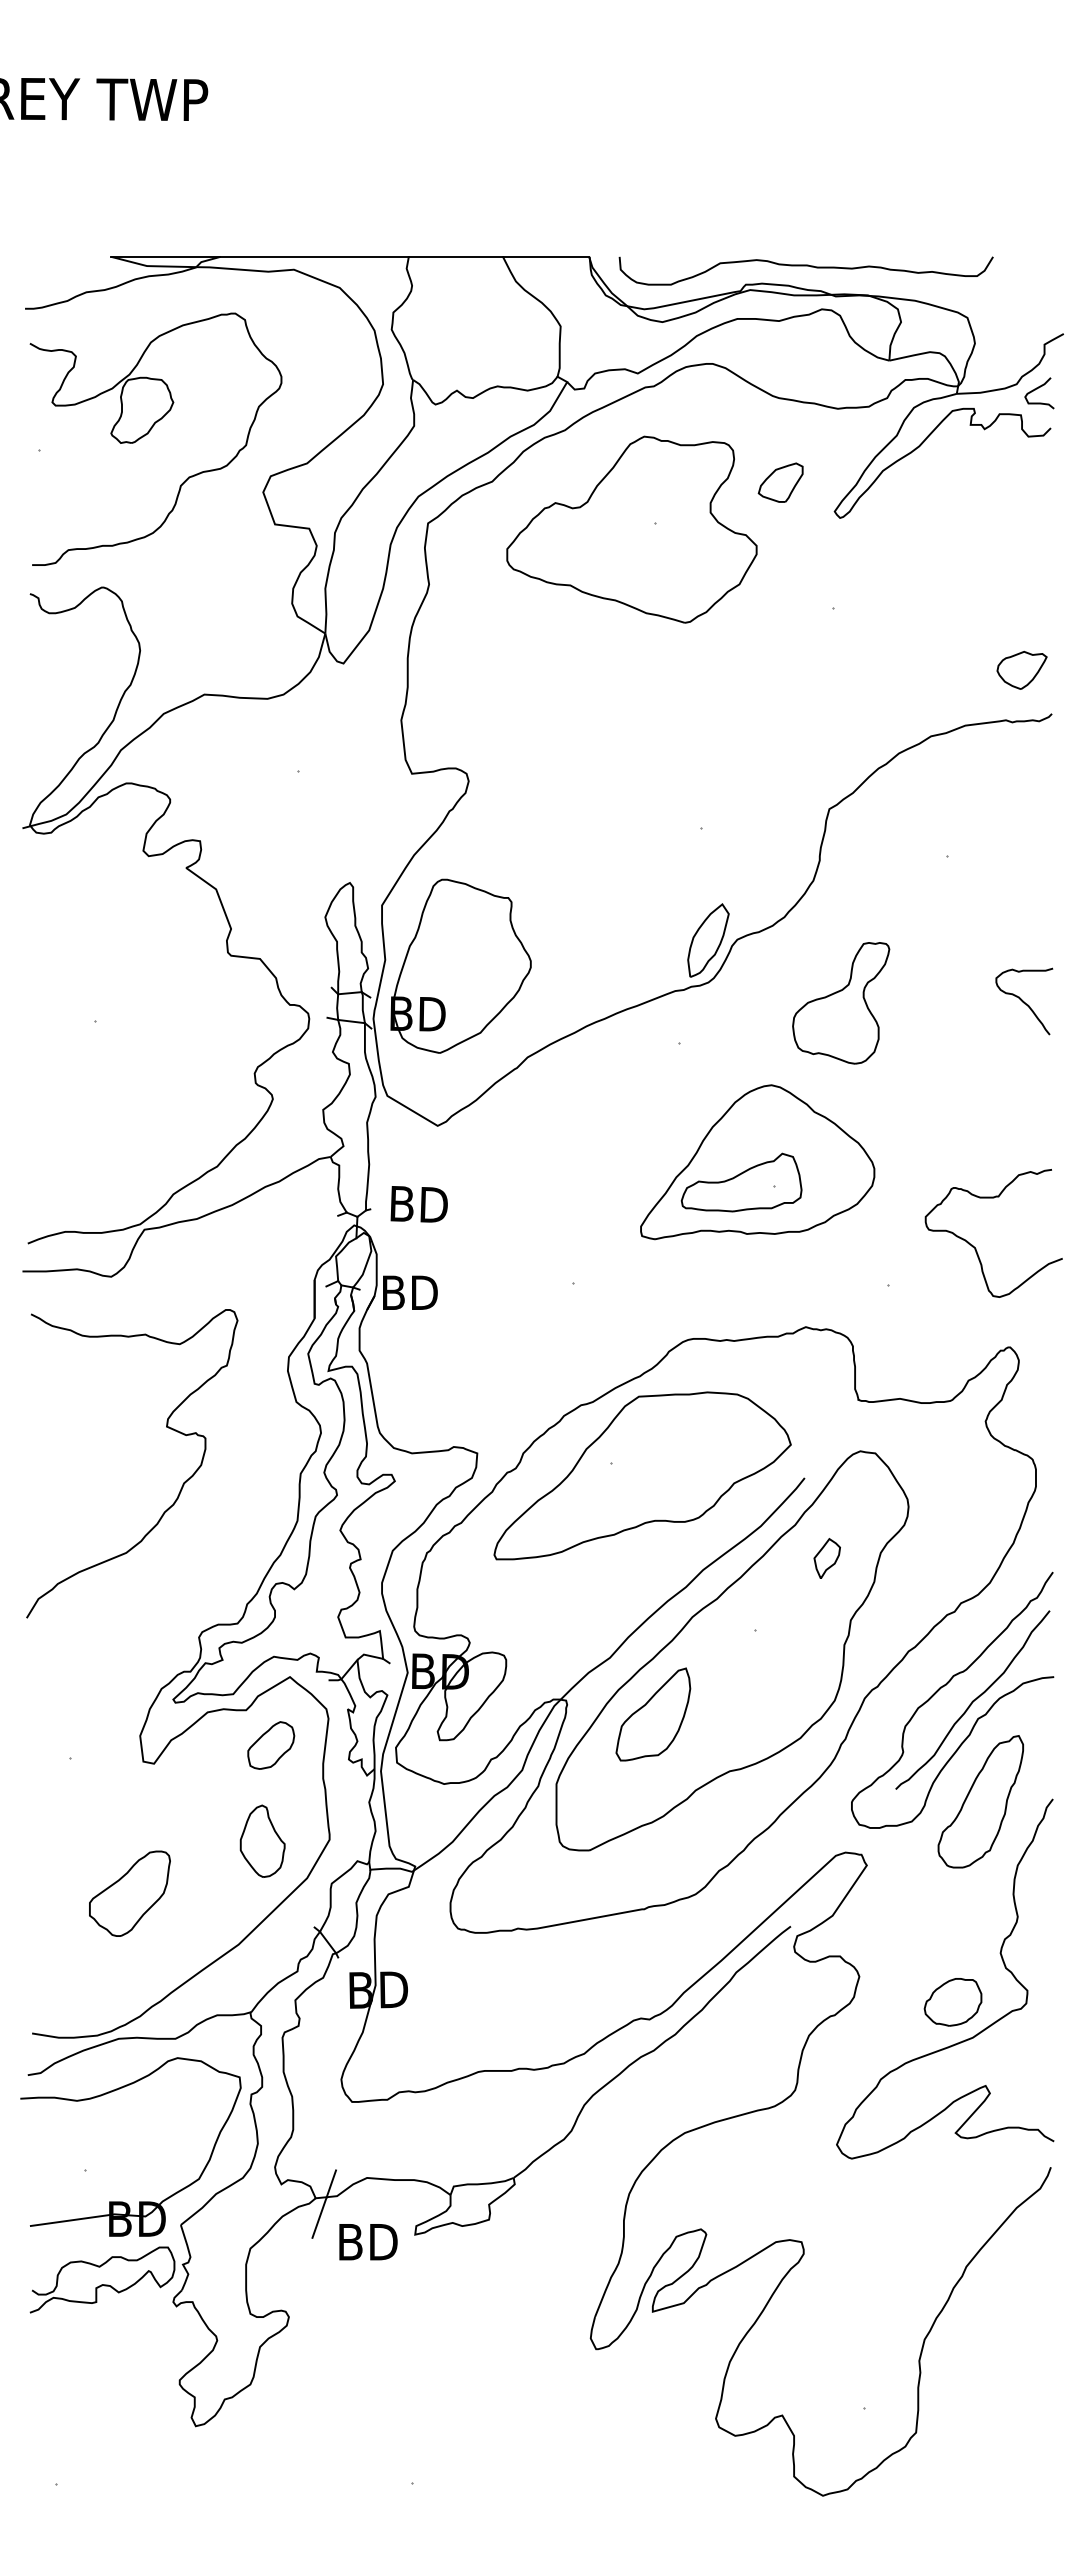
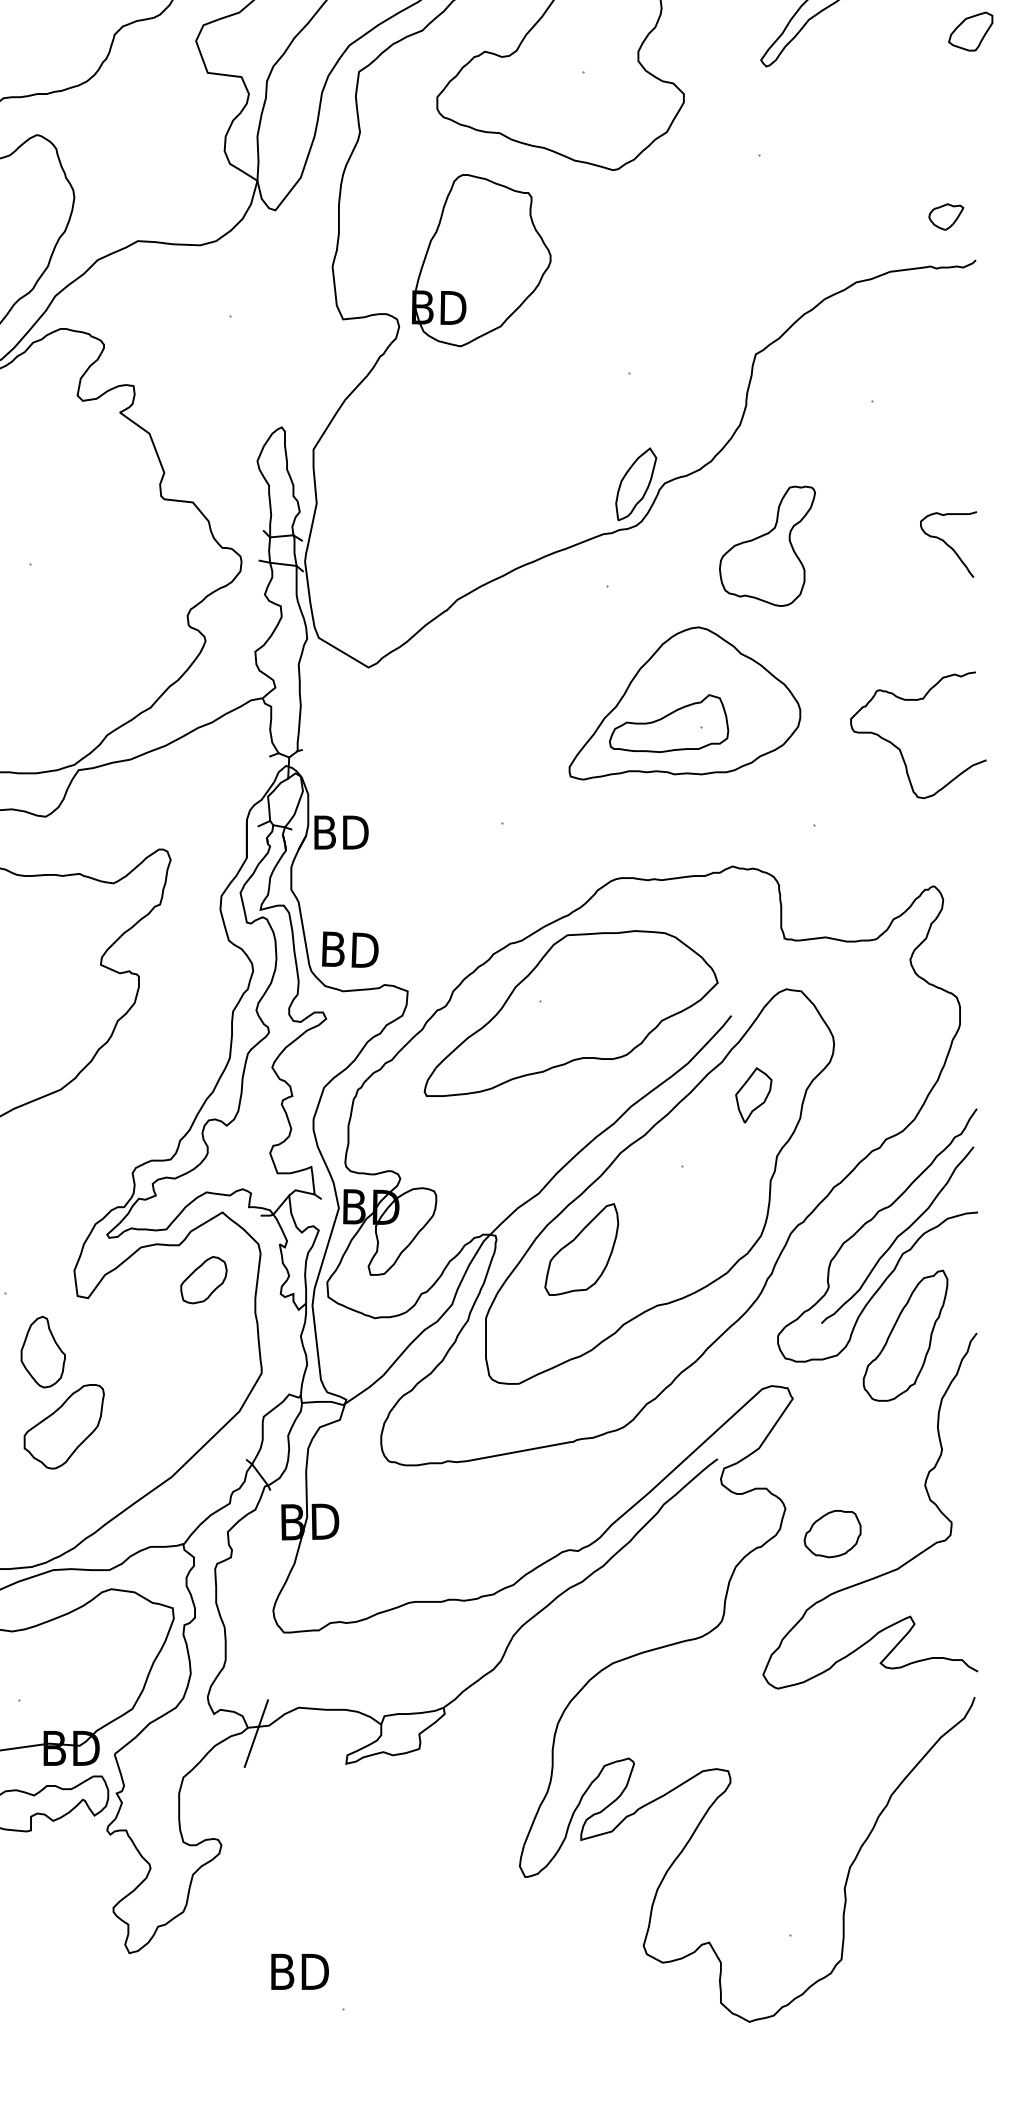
part: (780, 482) -> (970, 31), moved
part: (1021, 669) -> (945, 216), size x0.7
part: (460, 965) -> (481, 259), moved
text: (418, 1204) -> (349, 949), moved
curve: (976, 1248) -> (901, 750), moved
part: (826, 1558) -> (752, 1095), size x1.4
part: (262, 1840) -> (43, 1351), moved
part: (952, 2002) -> (832, 1534), moved
text: (368, 2242) -> (300, 1972), moved

